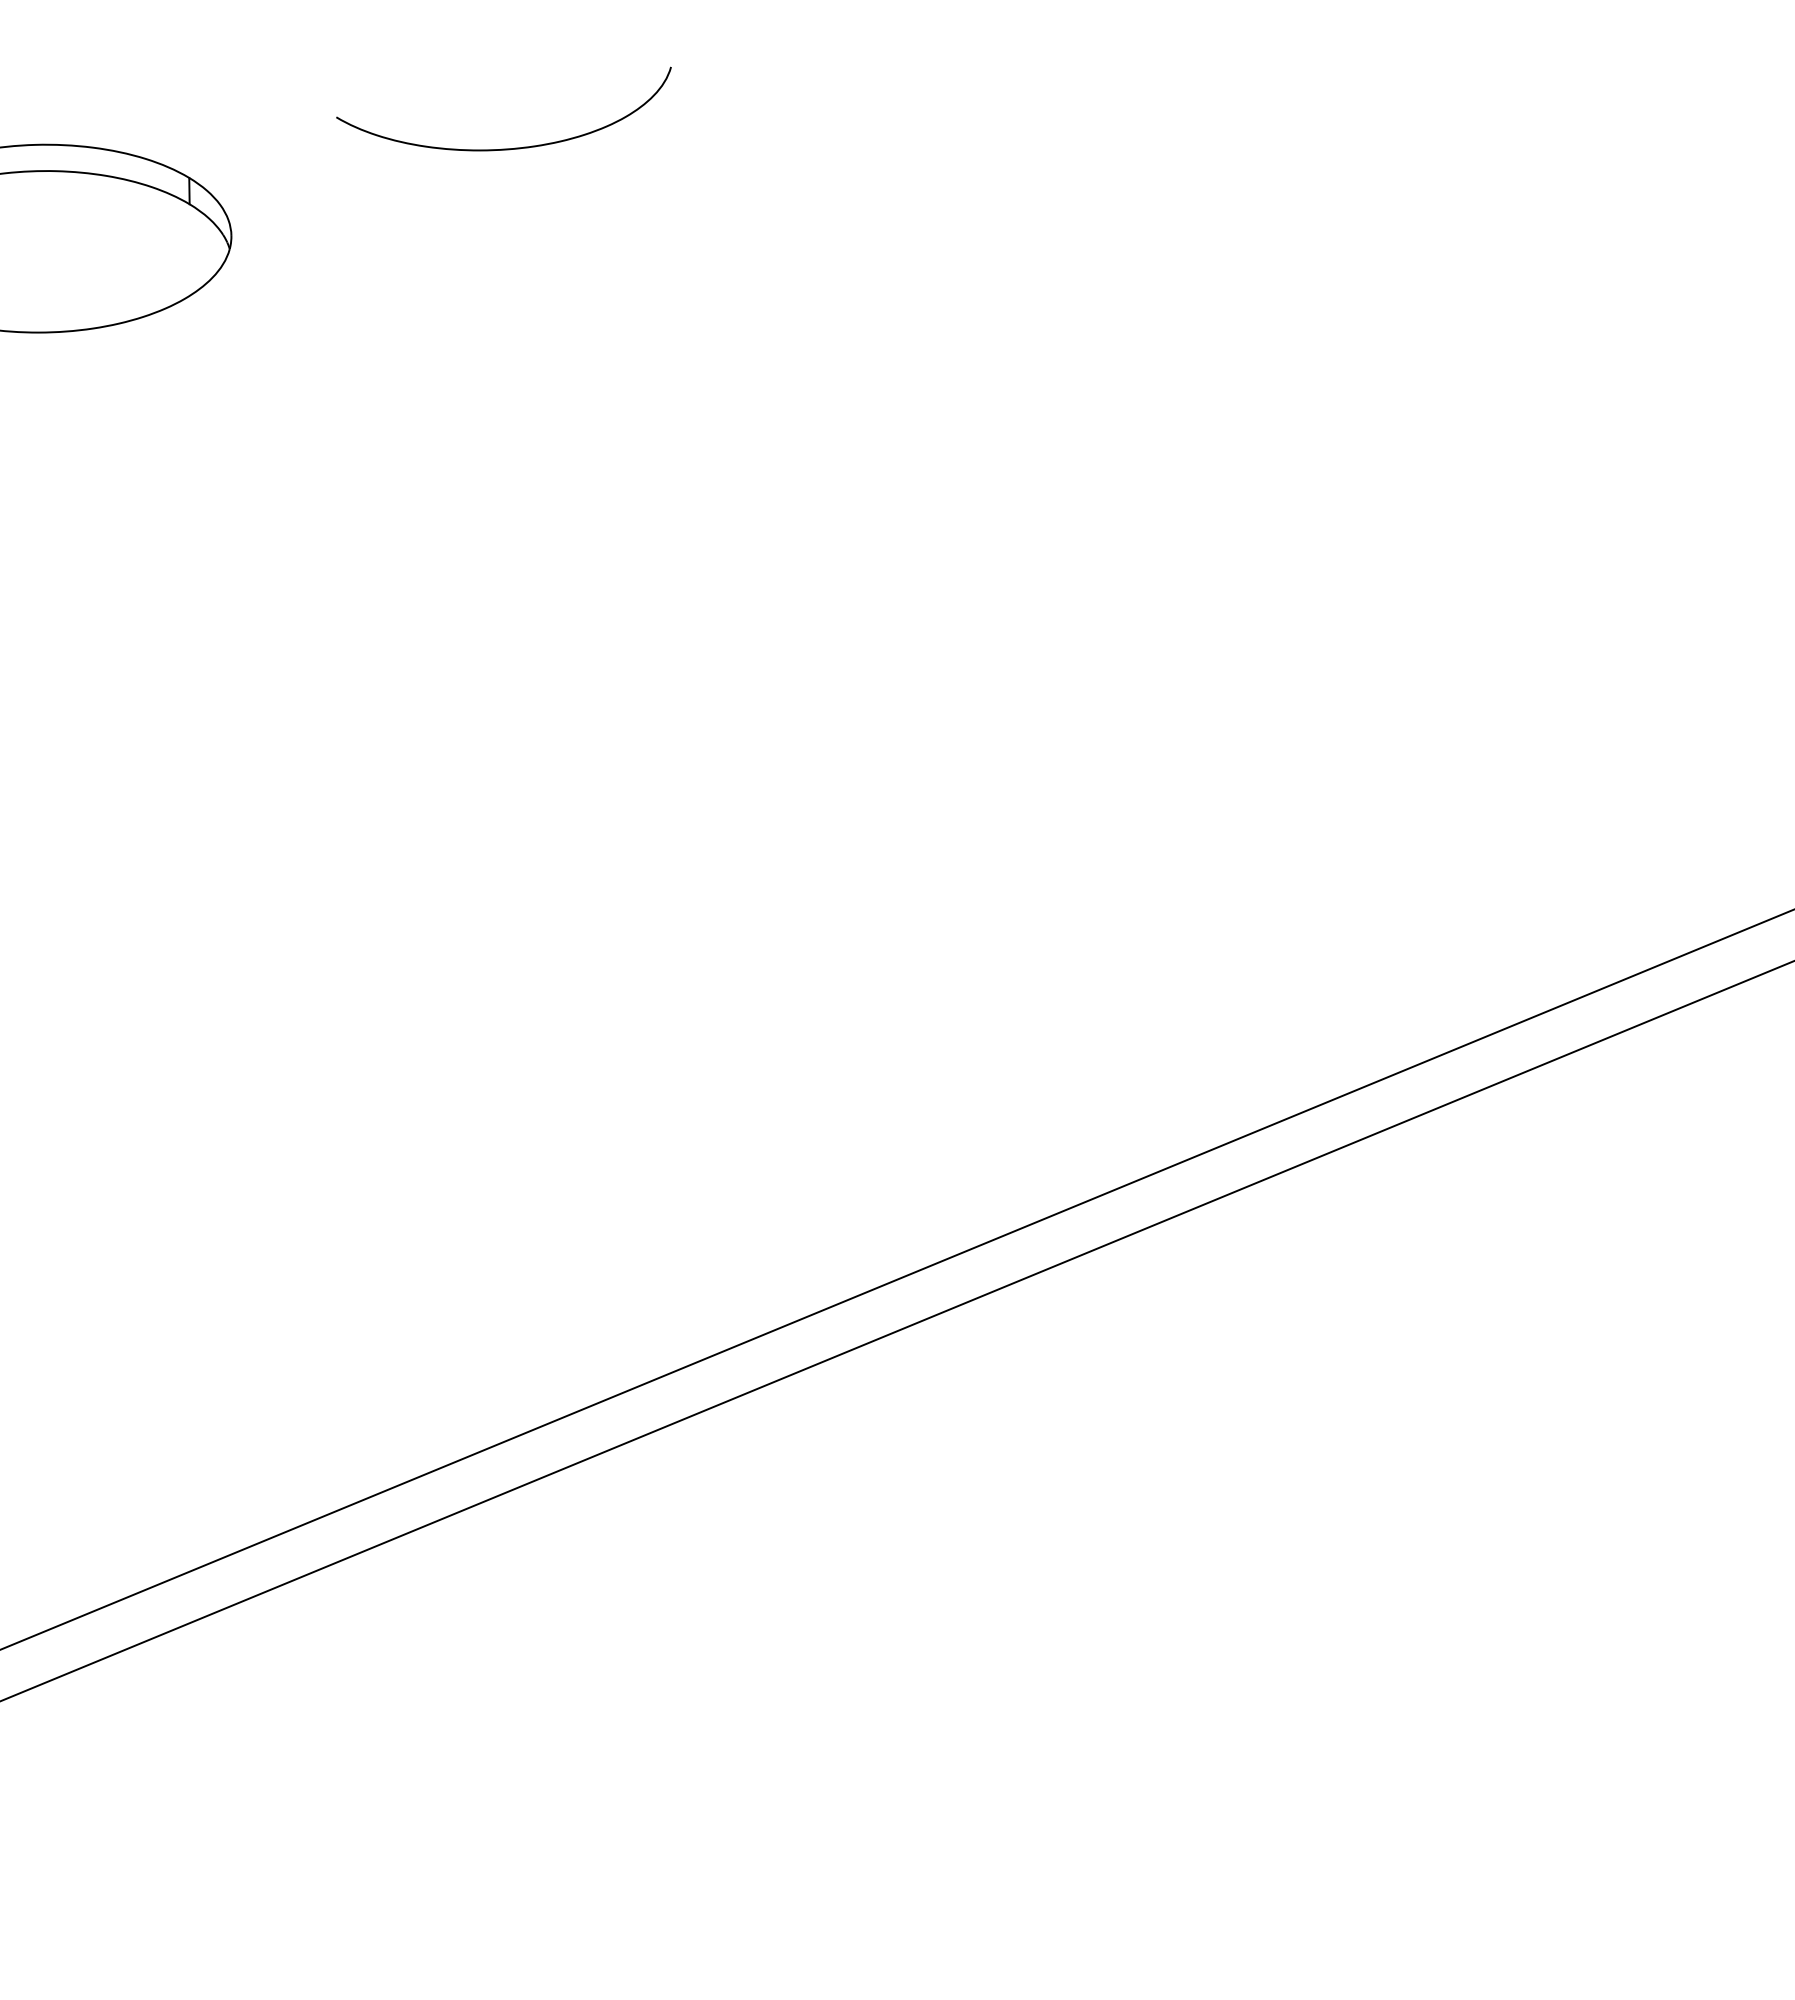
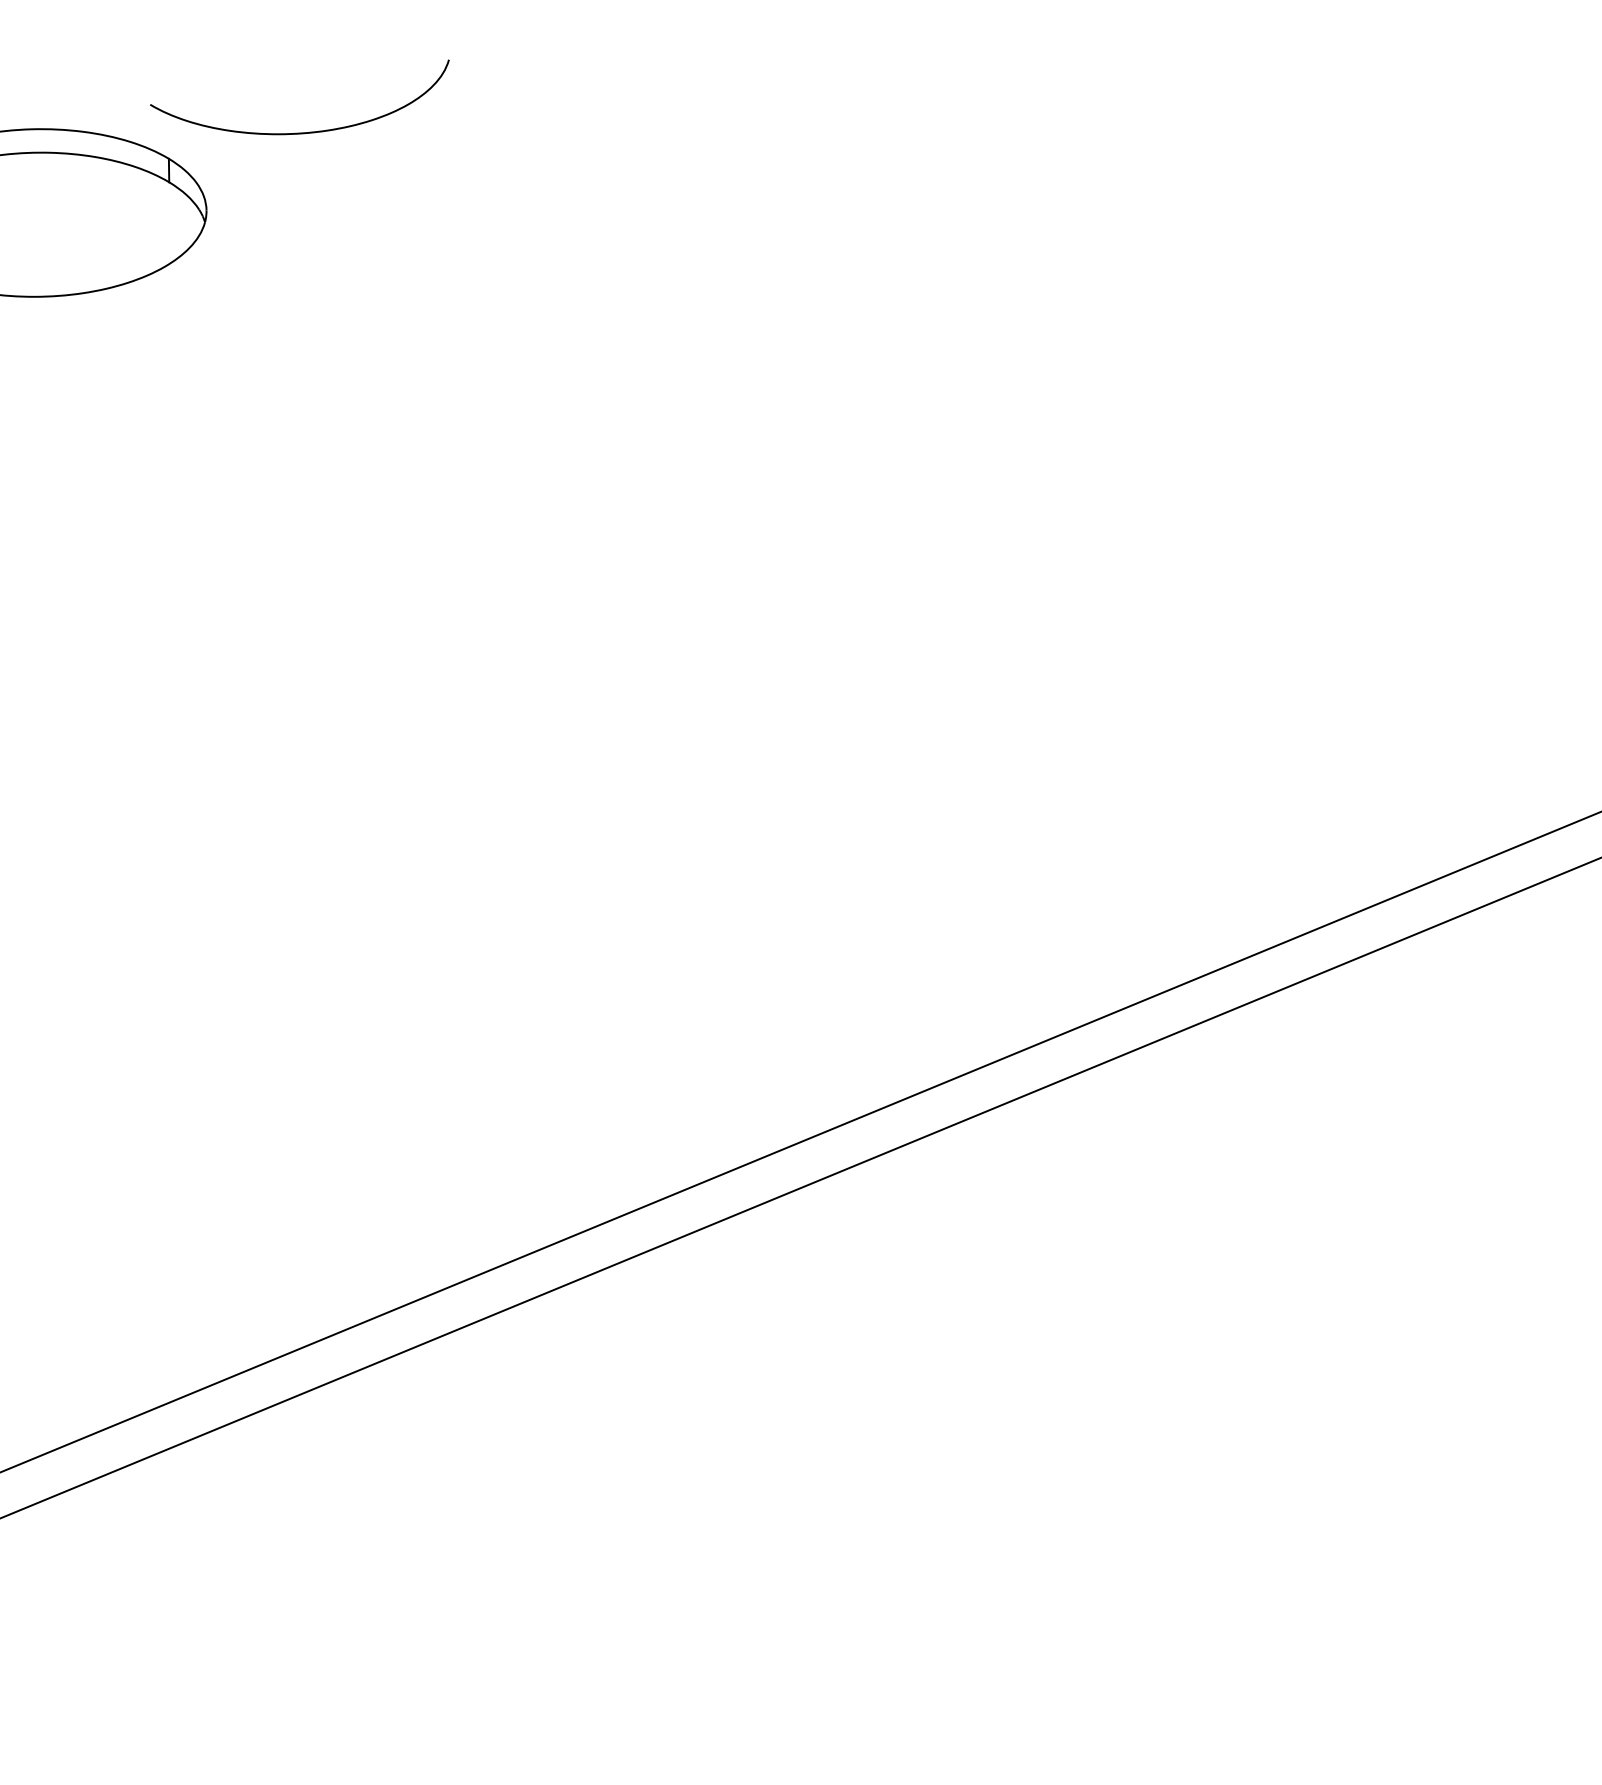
curve: (503, 148) -> (299, 132), moved

